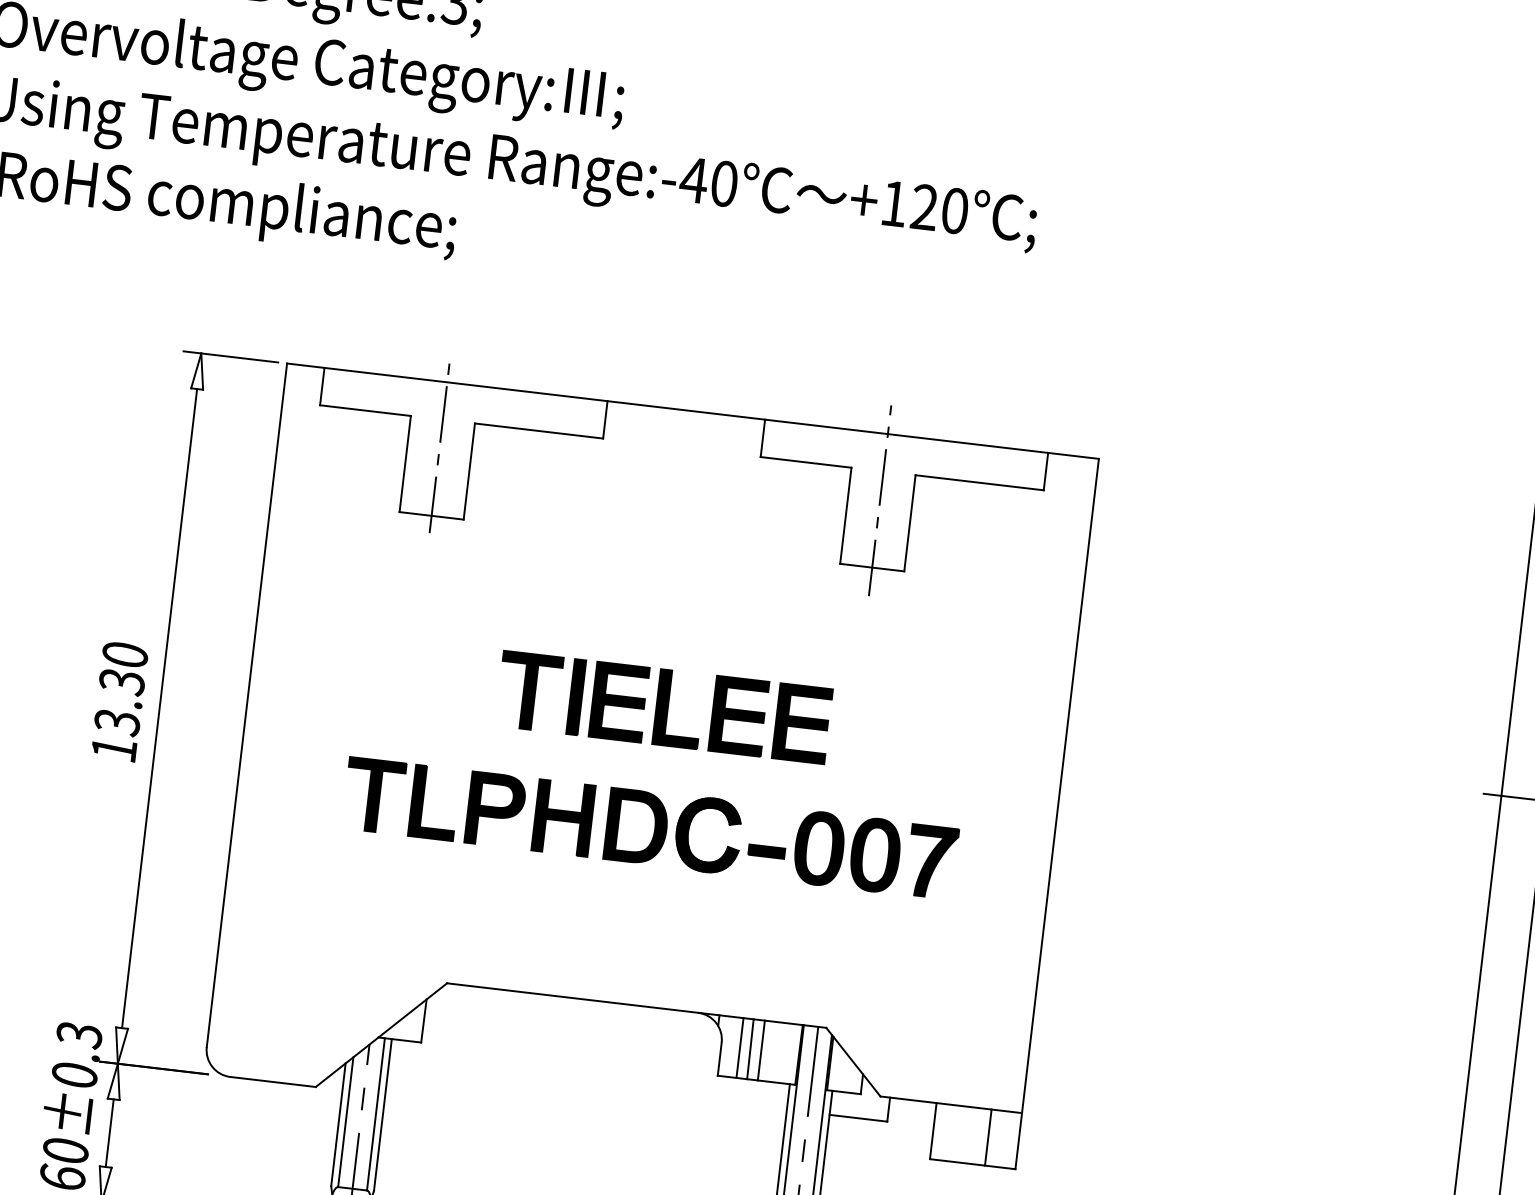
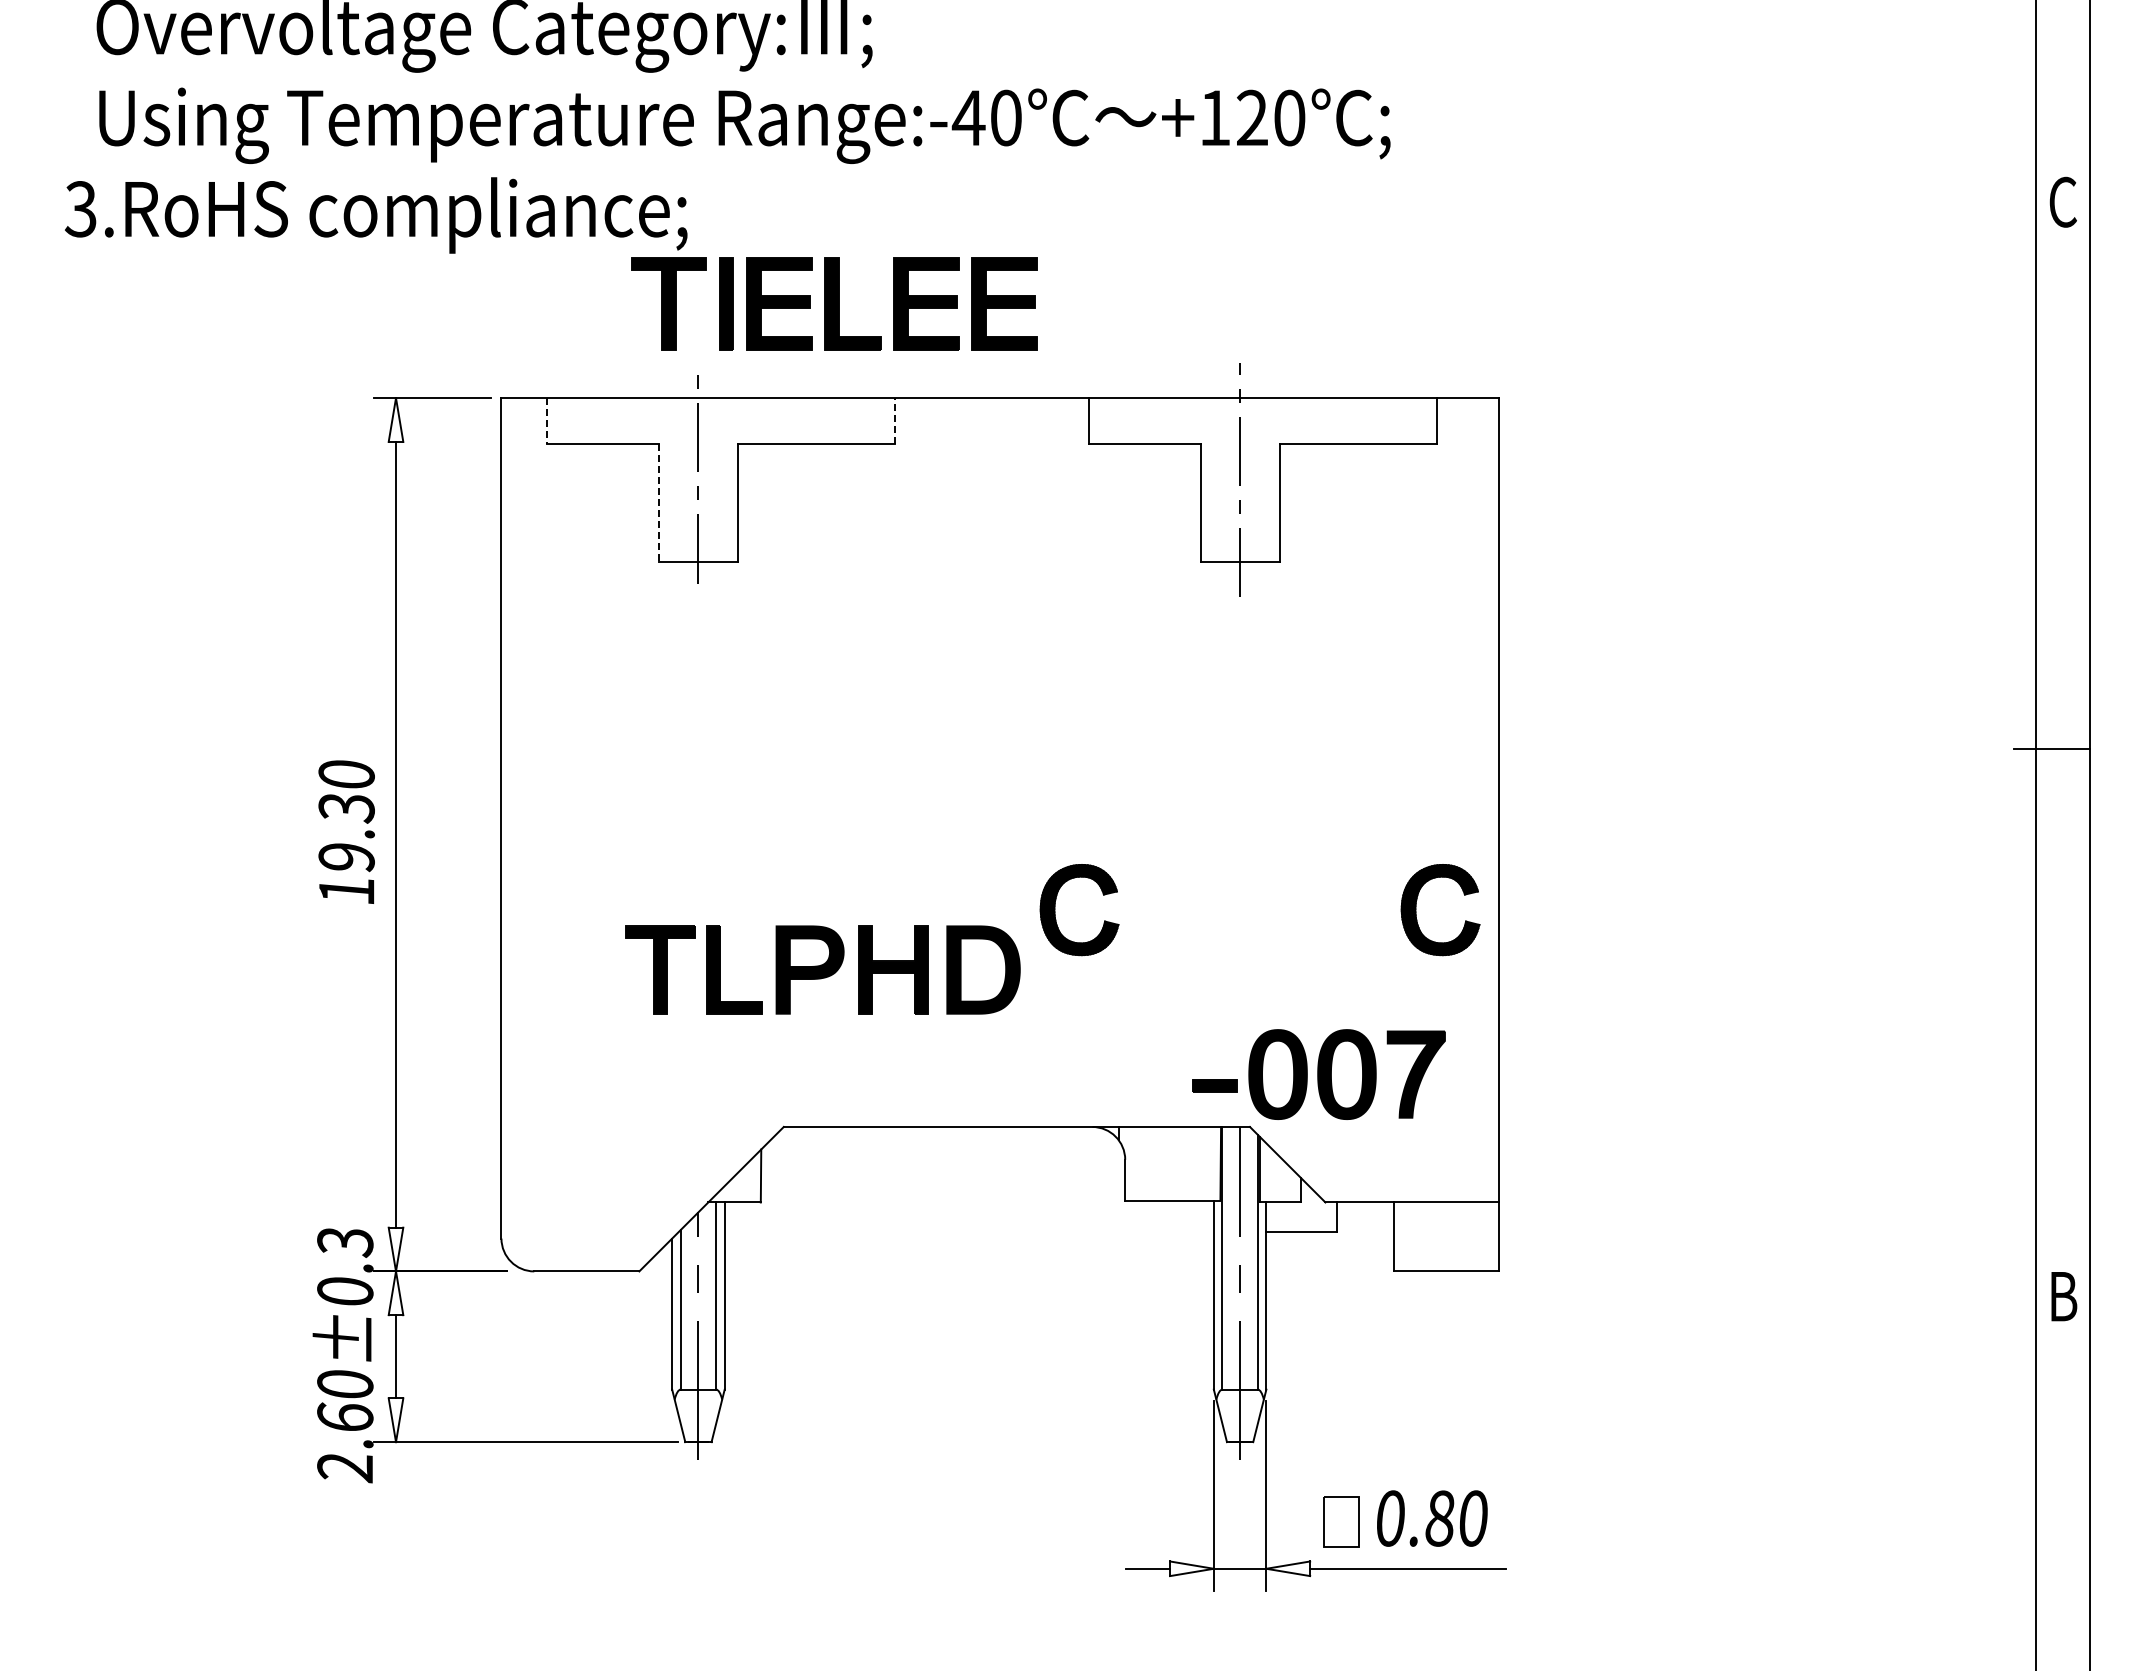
line: (322, 386) -> (547, 421), solid -> dashed
line: (605, 420) -> (895, 421), solid -> dashed
line: (405, 464) -> (659, 503), solid -> dashed
part: (663, 707) -> (834, 303), moved
text: (117, 723) -> (346, 858), 13.30 -> 19.30
part: (505, 810) -> (822, 969), moved
part: (852, 852) -> (1318, 1074), moved
part: (982, 867) -> (1416, 910), added
line: (740, 1047) -> (1148, 1163), removed
line: (750, 1049) -> (1160, 1163), removed
line: (761, 1050) -> (1174, 1163), removed
line: (988, 1137) -> (1462, 1236), removed

